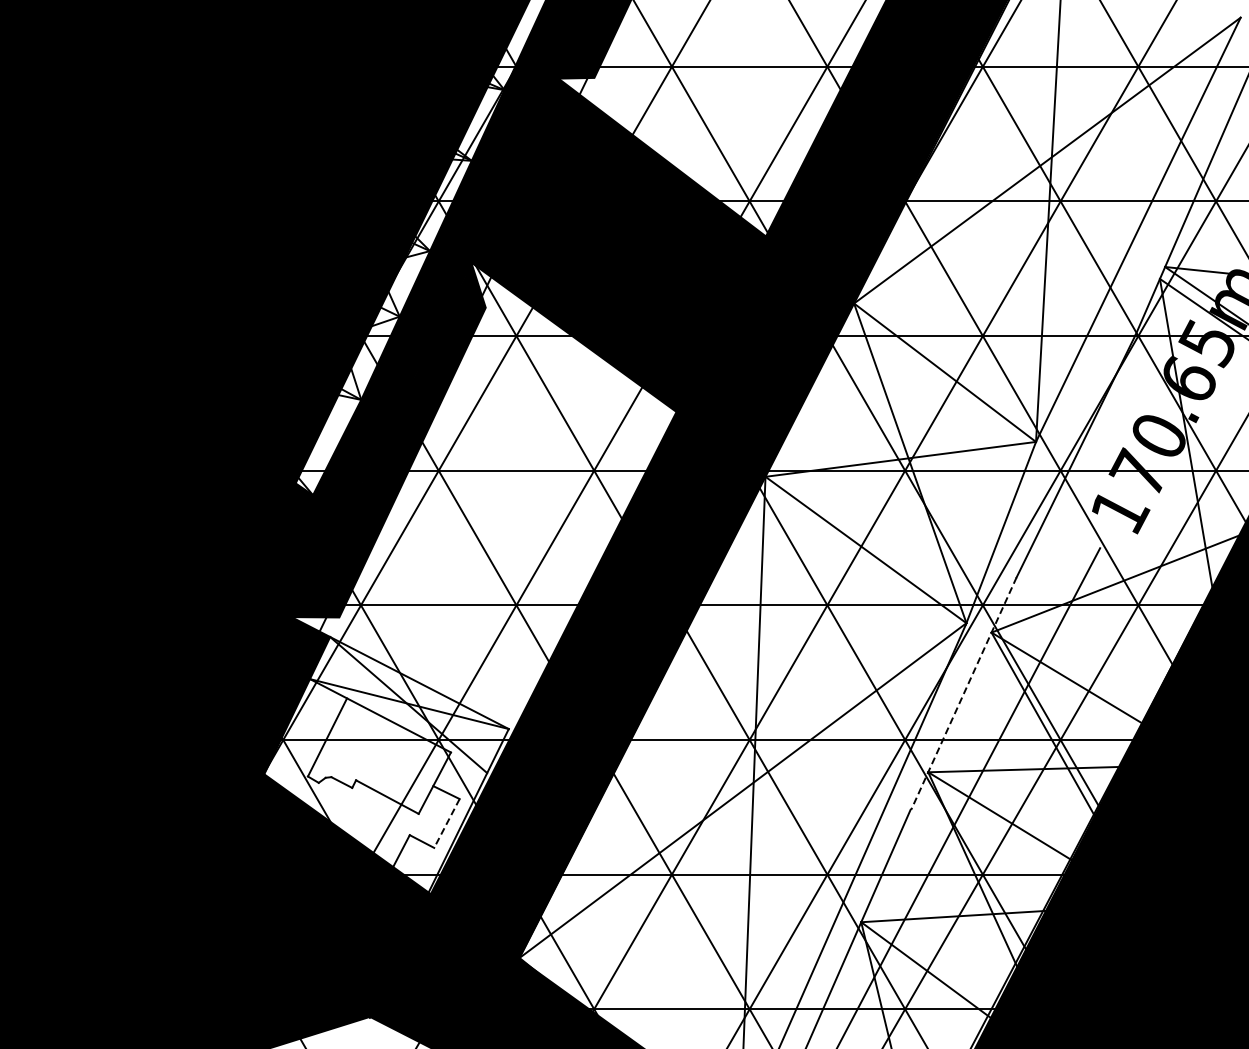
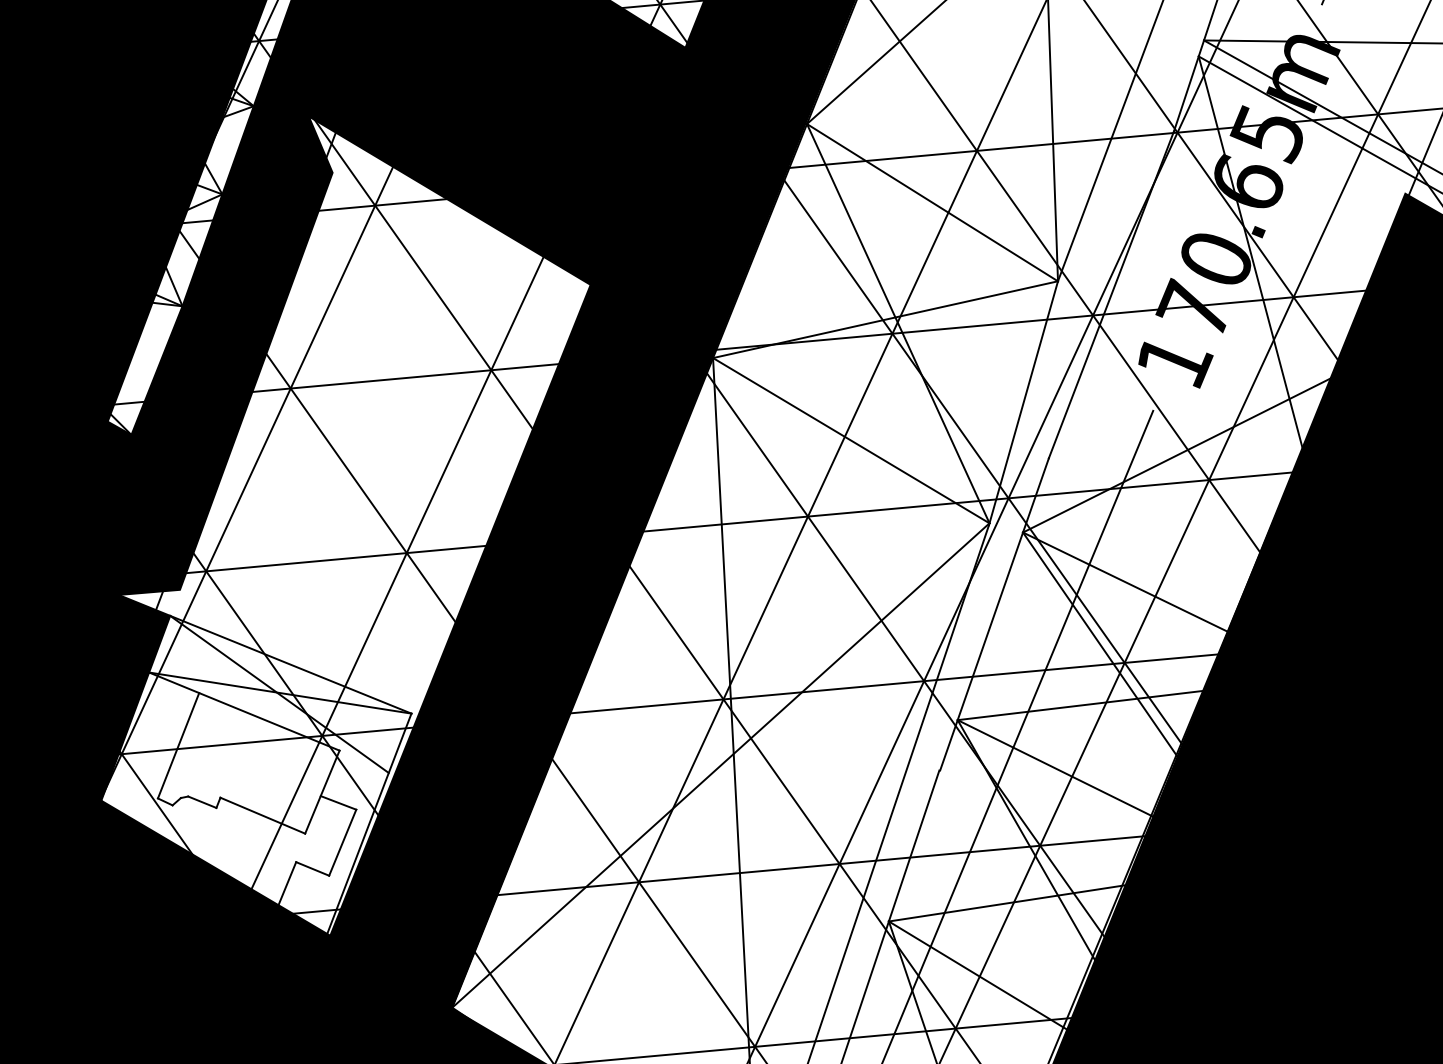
line: (963, 693) -> (993, 614), dashed -> solid
line: (446, 823) -> (342, 842), dashed -> solid

